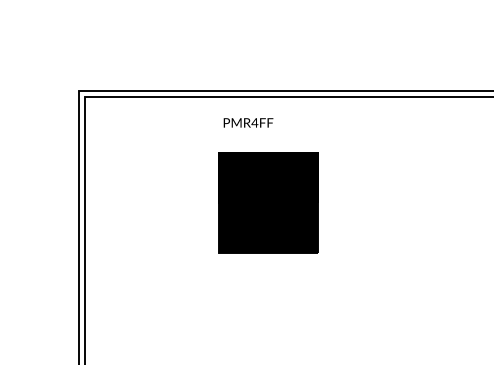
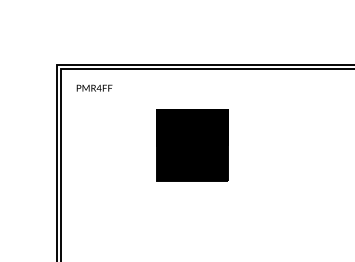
text: (248, 121) -> (94, 87), moved

